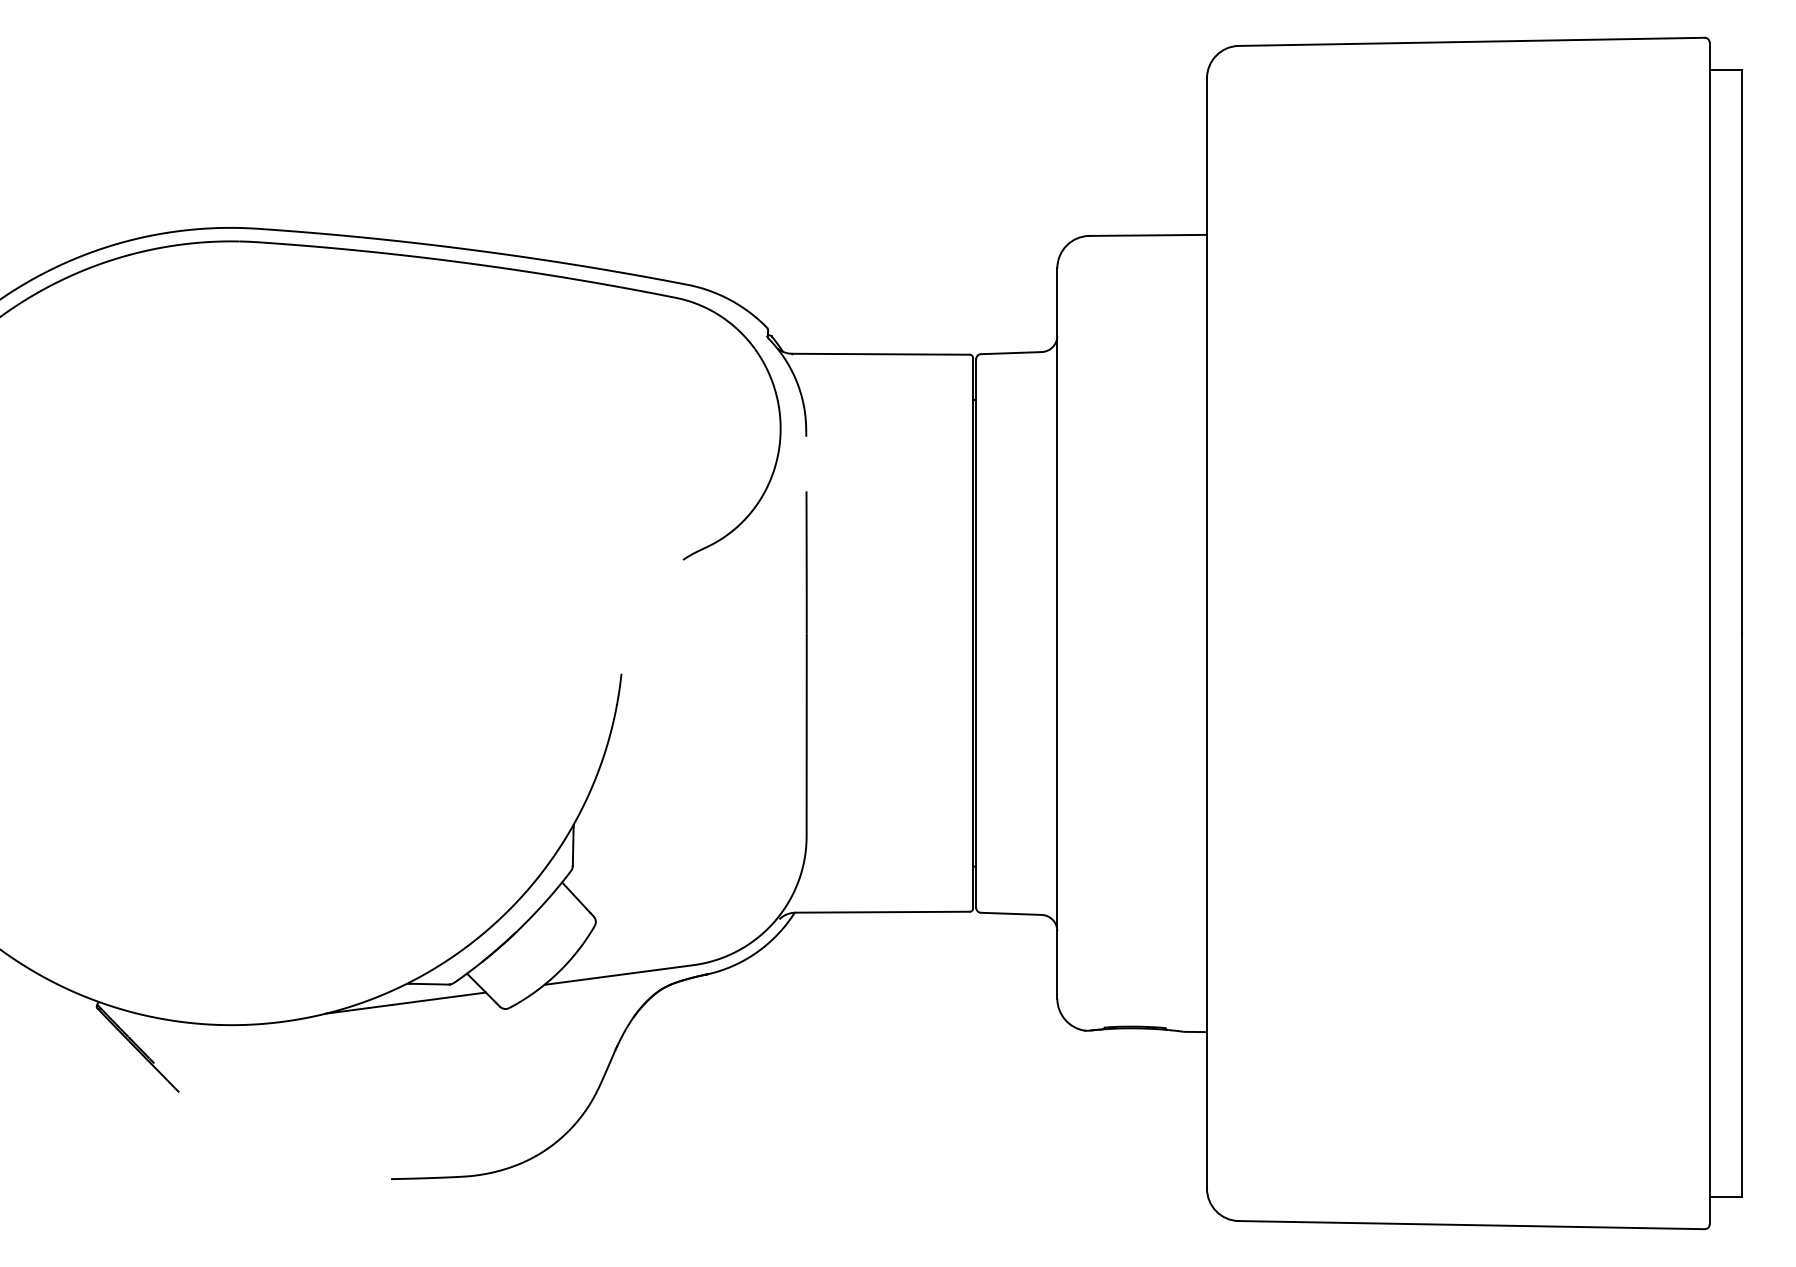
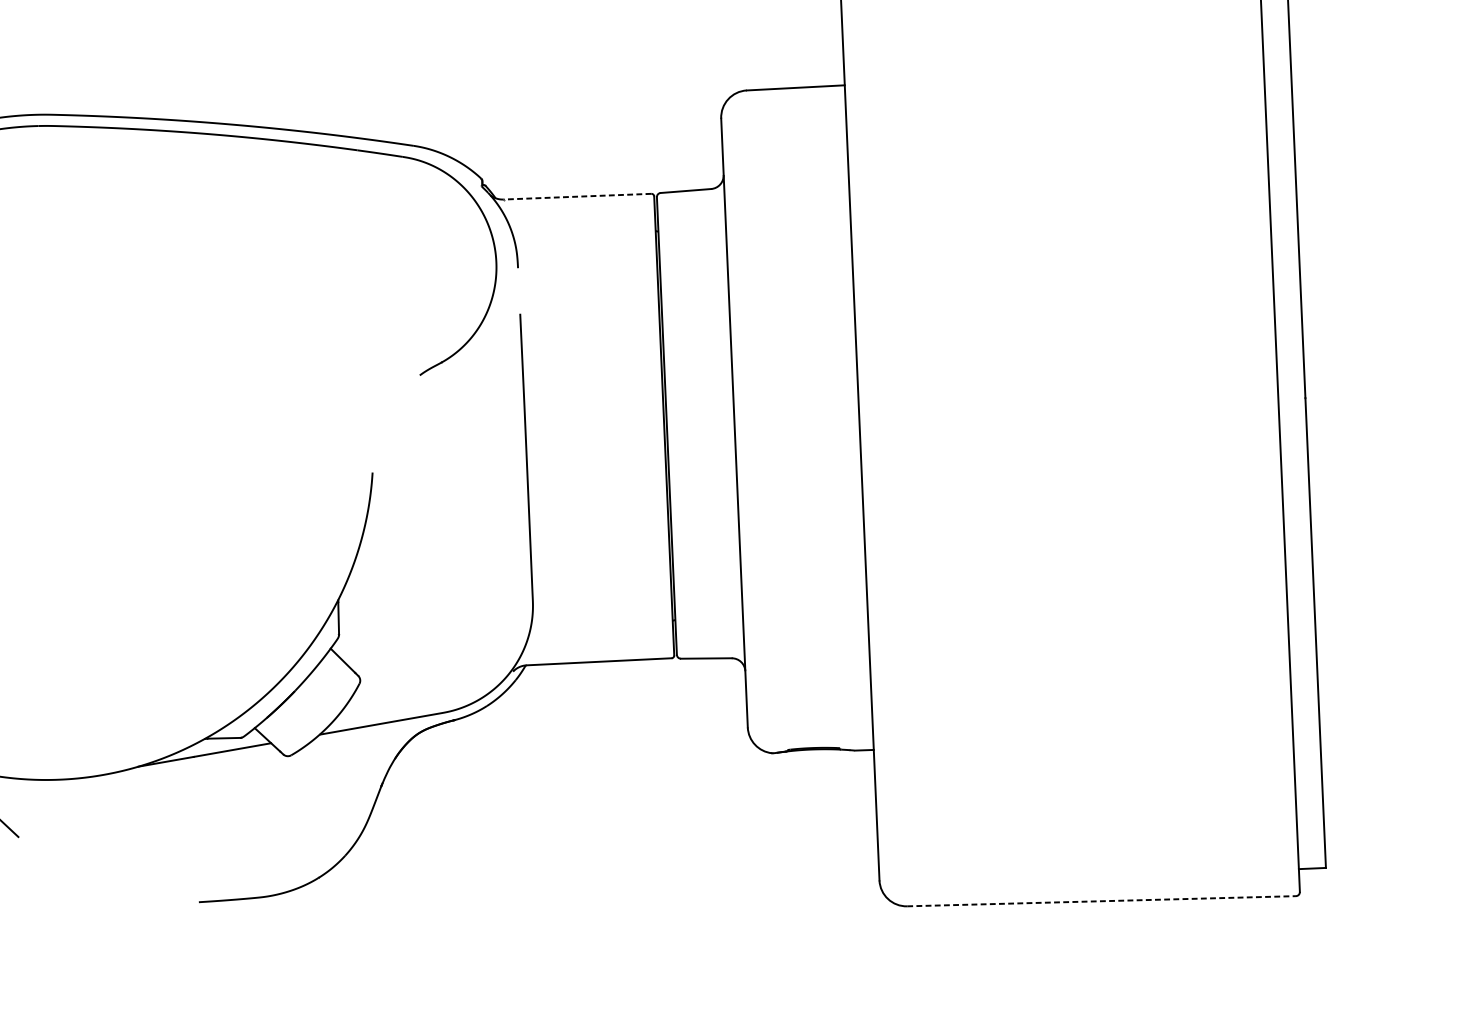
line: (881, 354) -> (577, 196), solid -> dashed
line: (1471, 1225) -> (1101, 901), solid -> dashed

